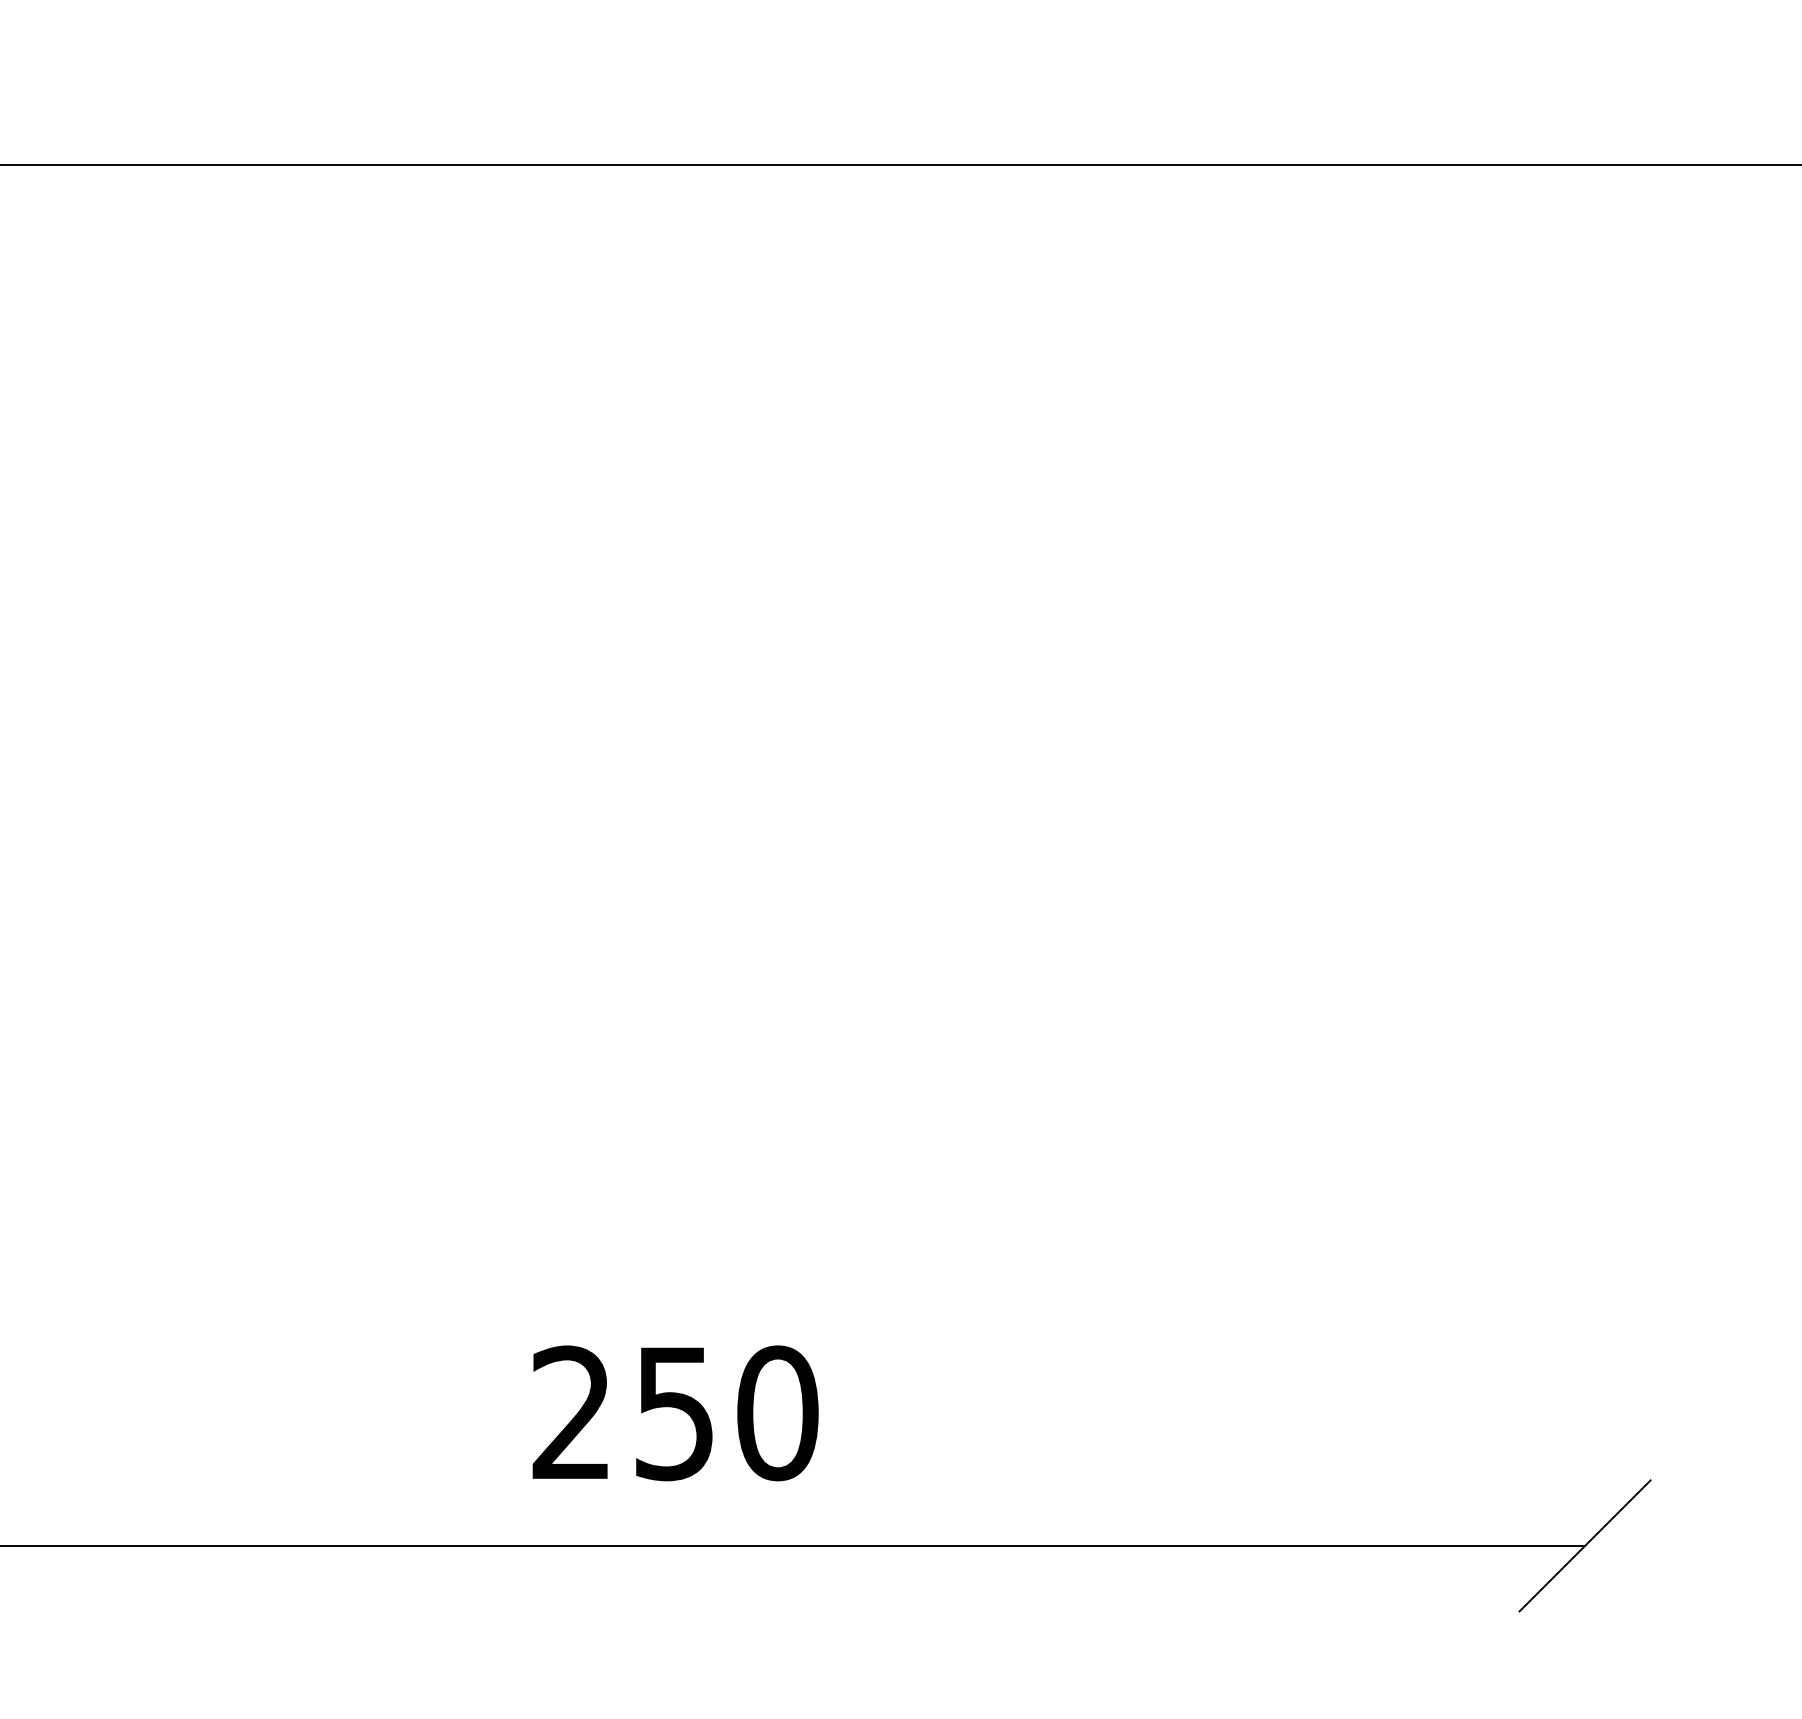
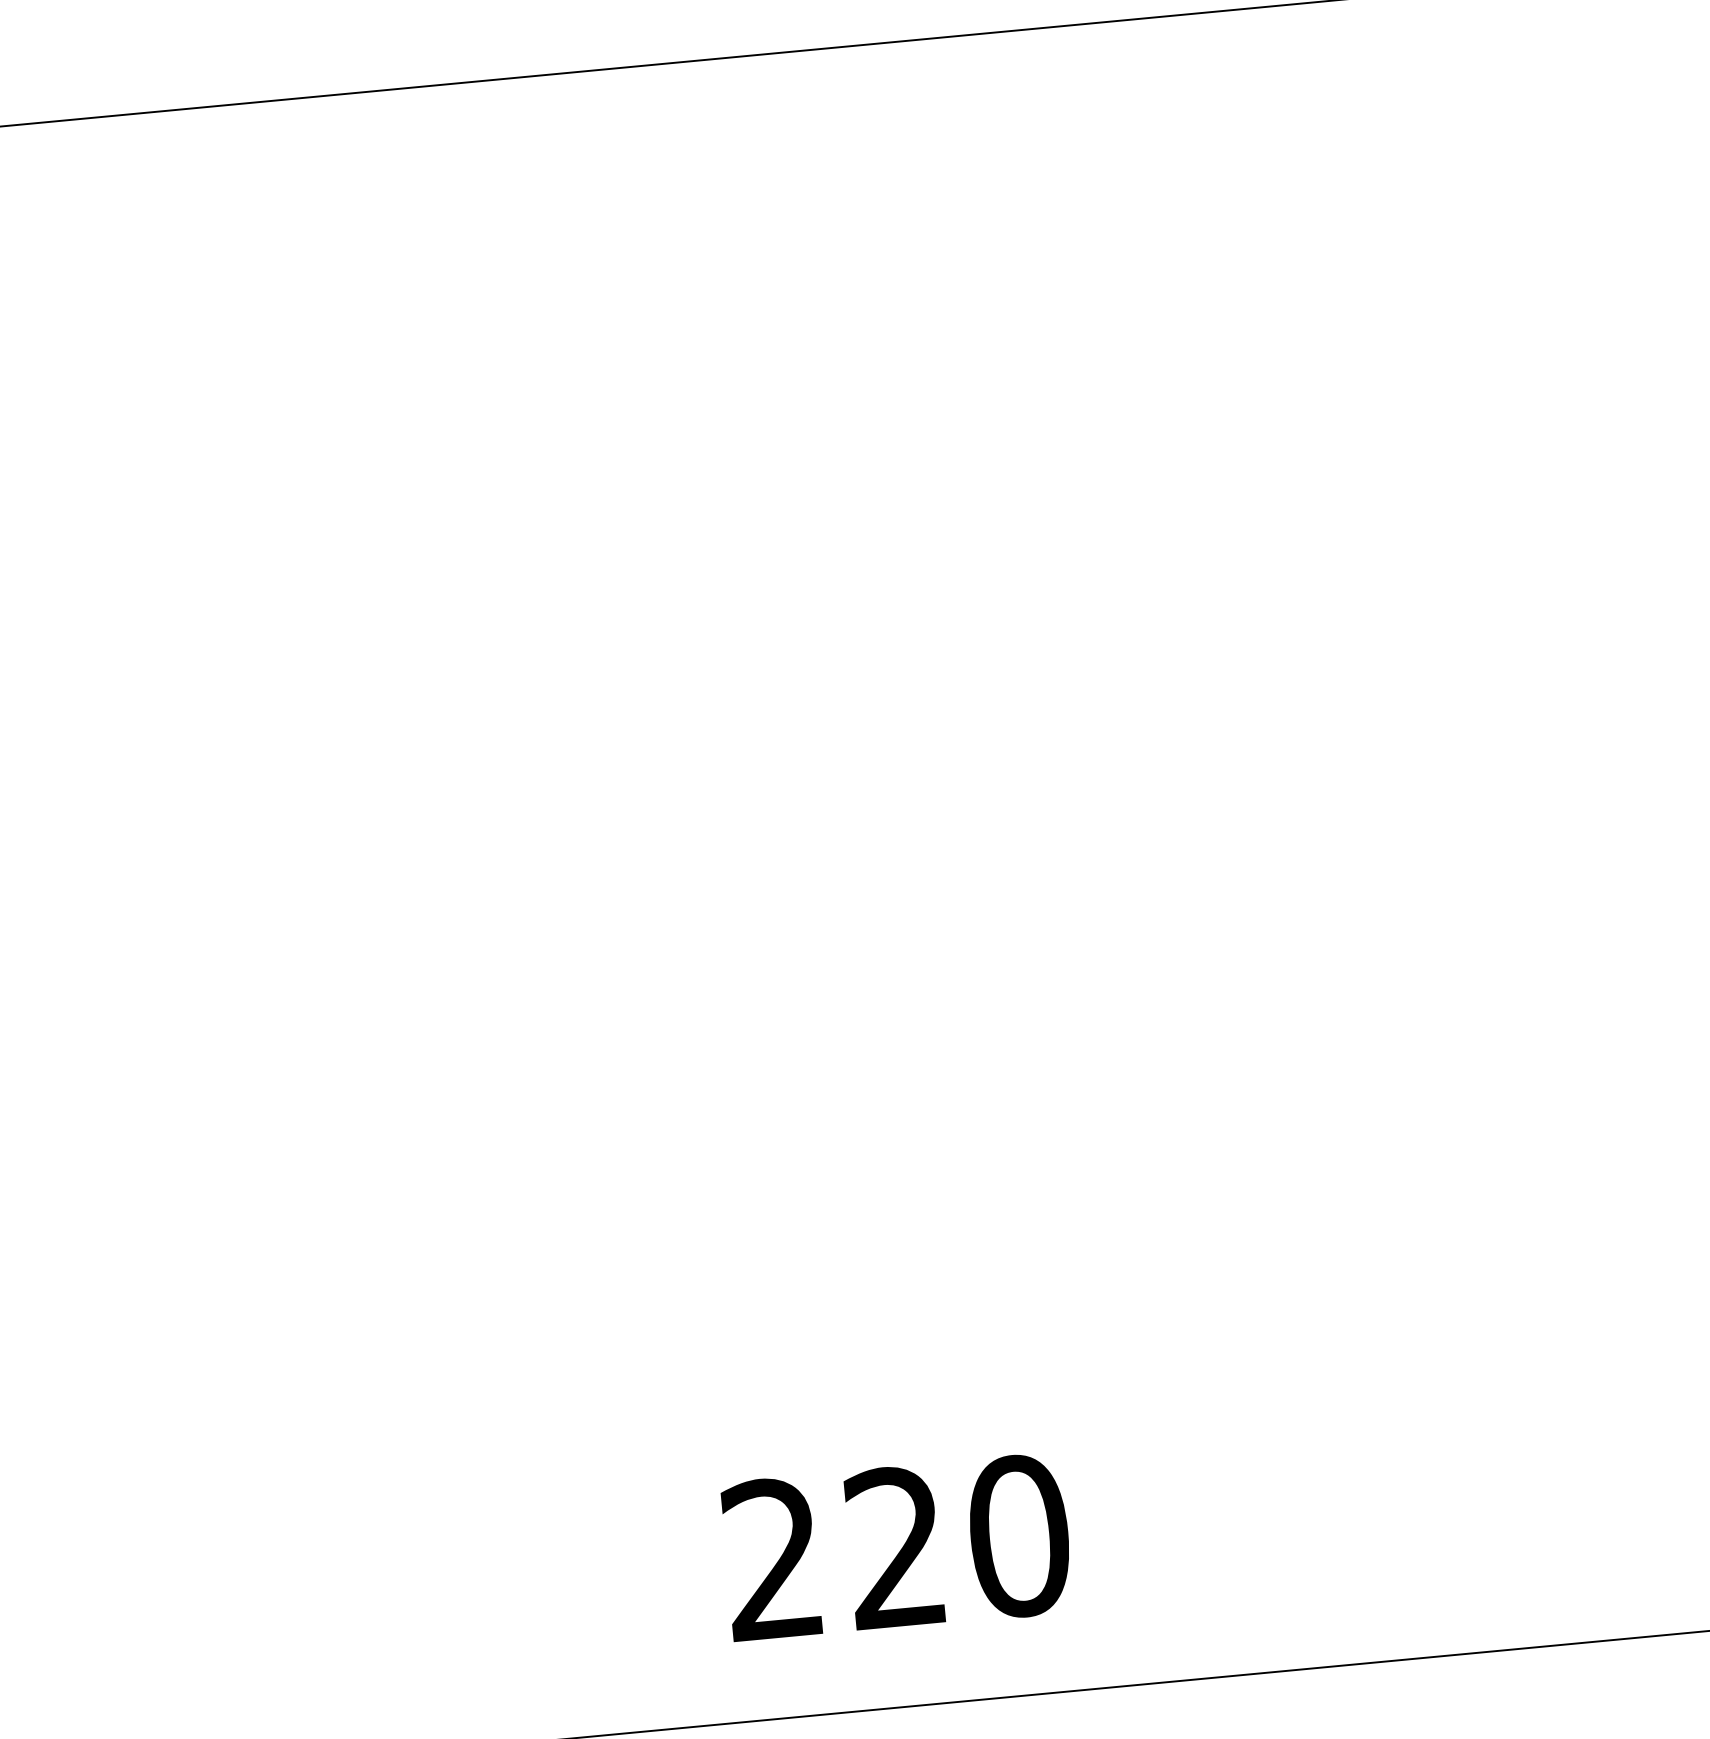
text: (673, 1413) -> (894, 1548), 250 -> 220

